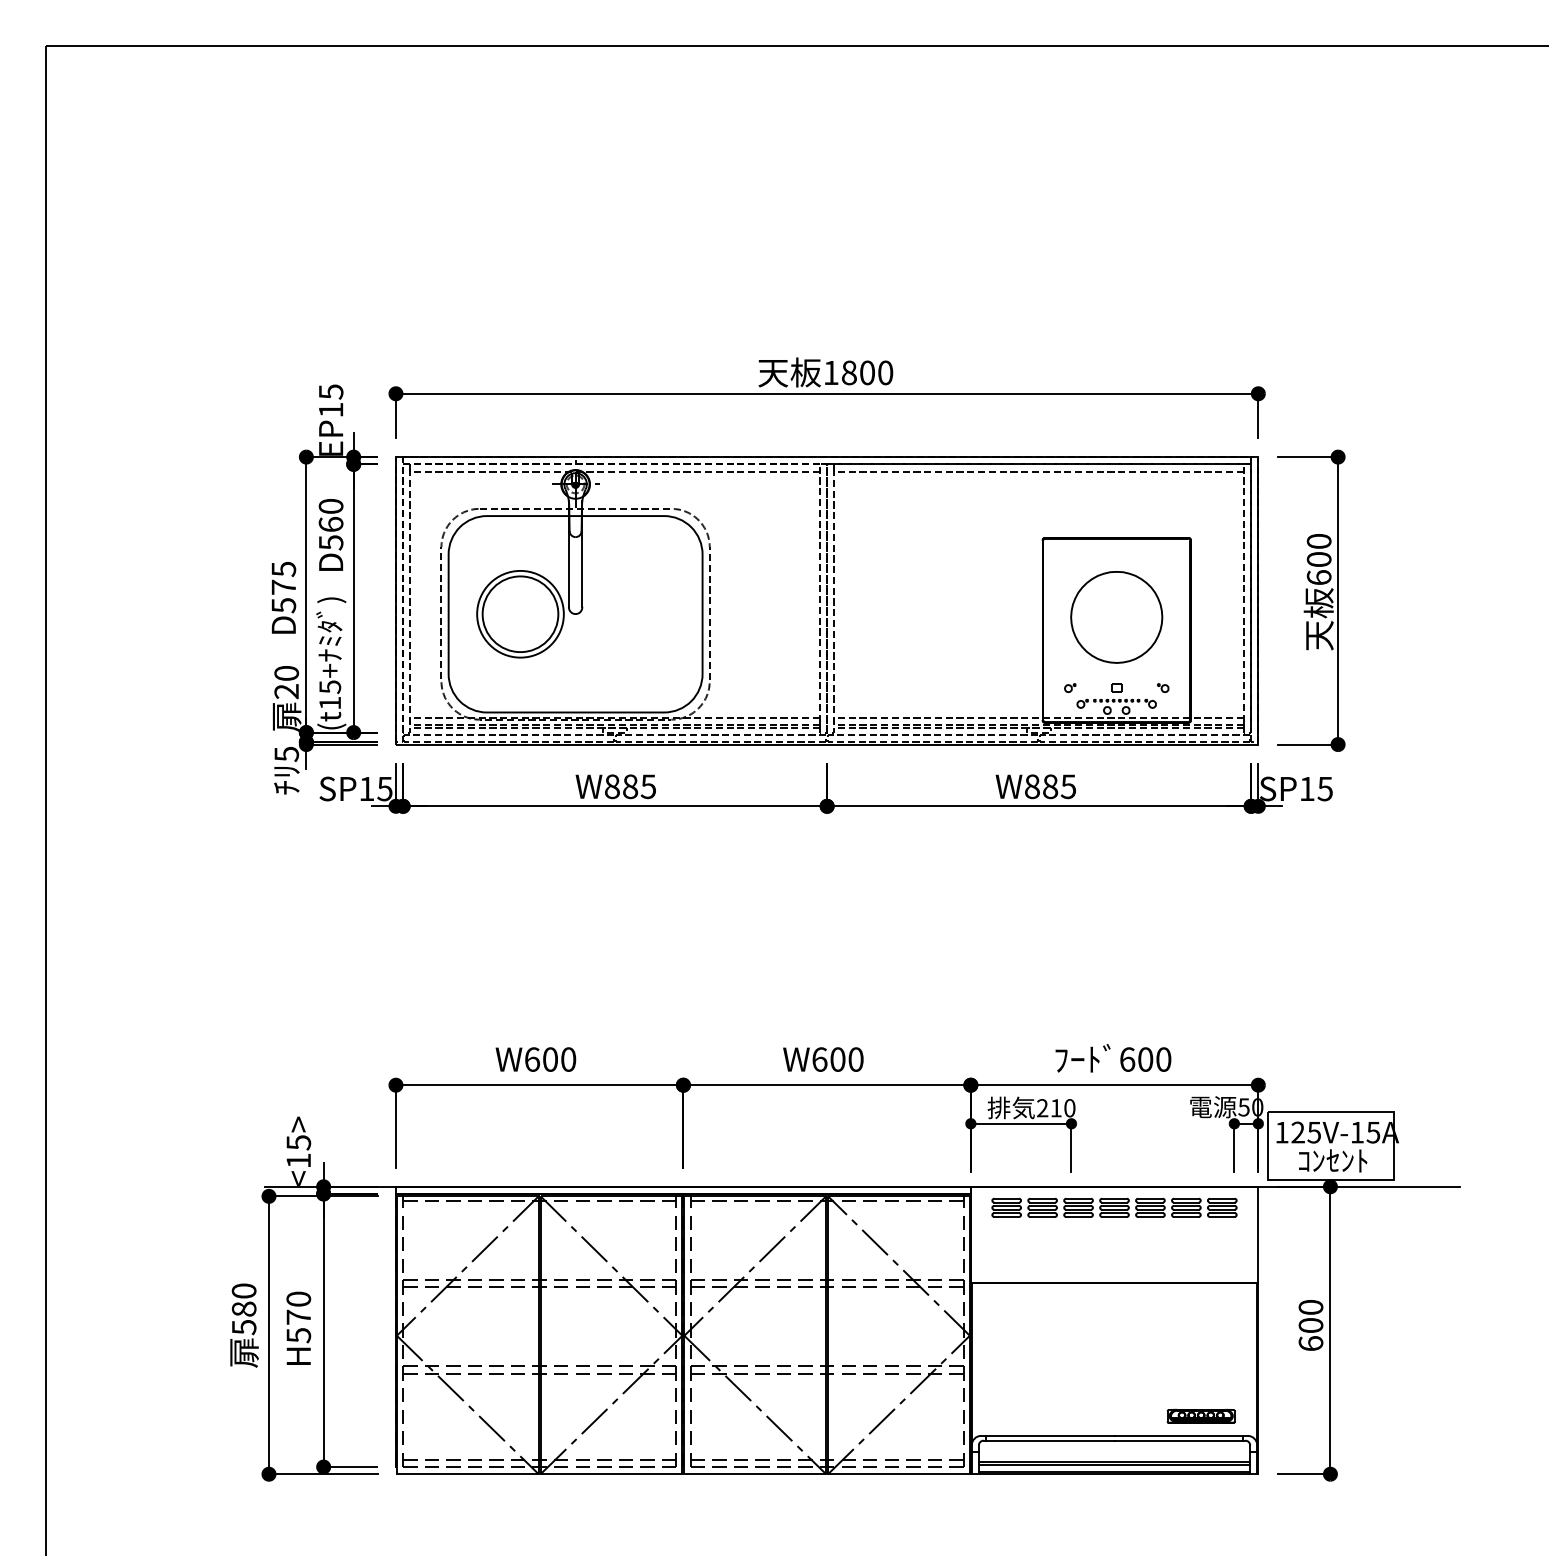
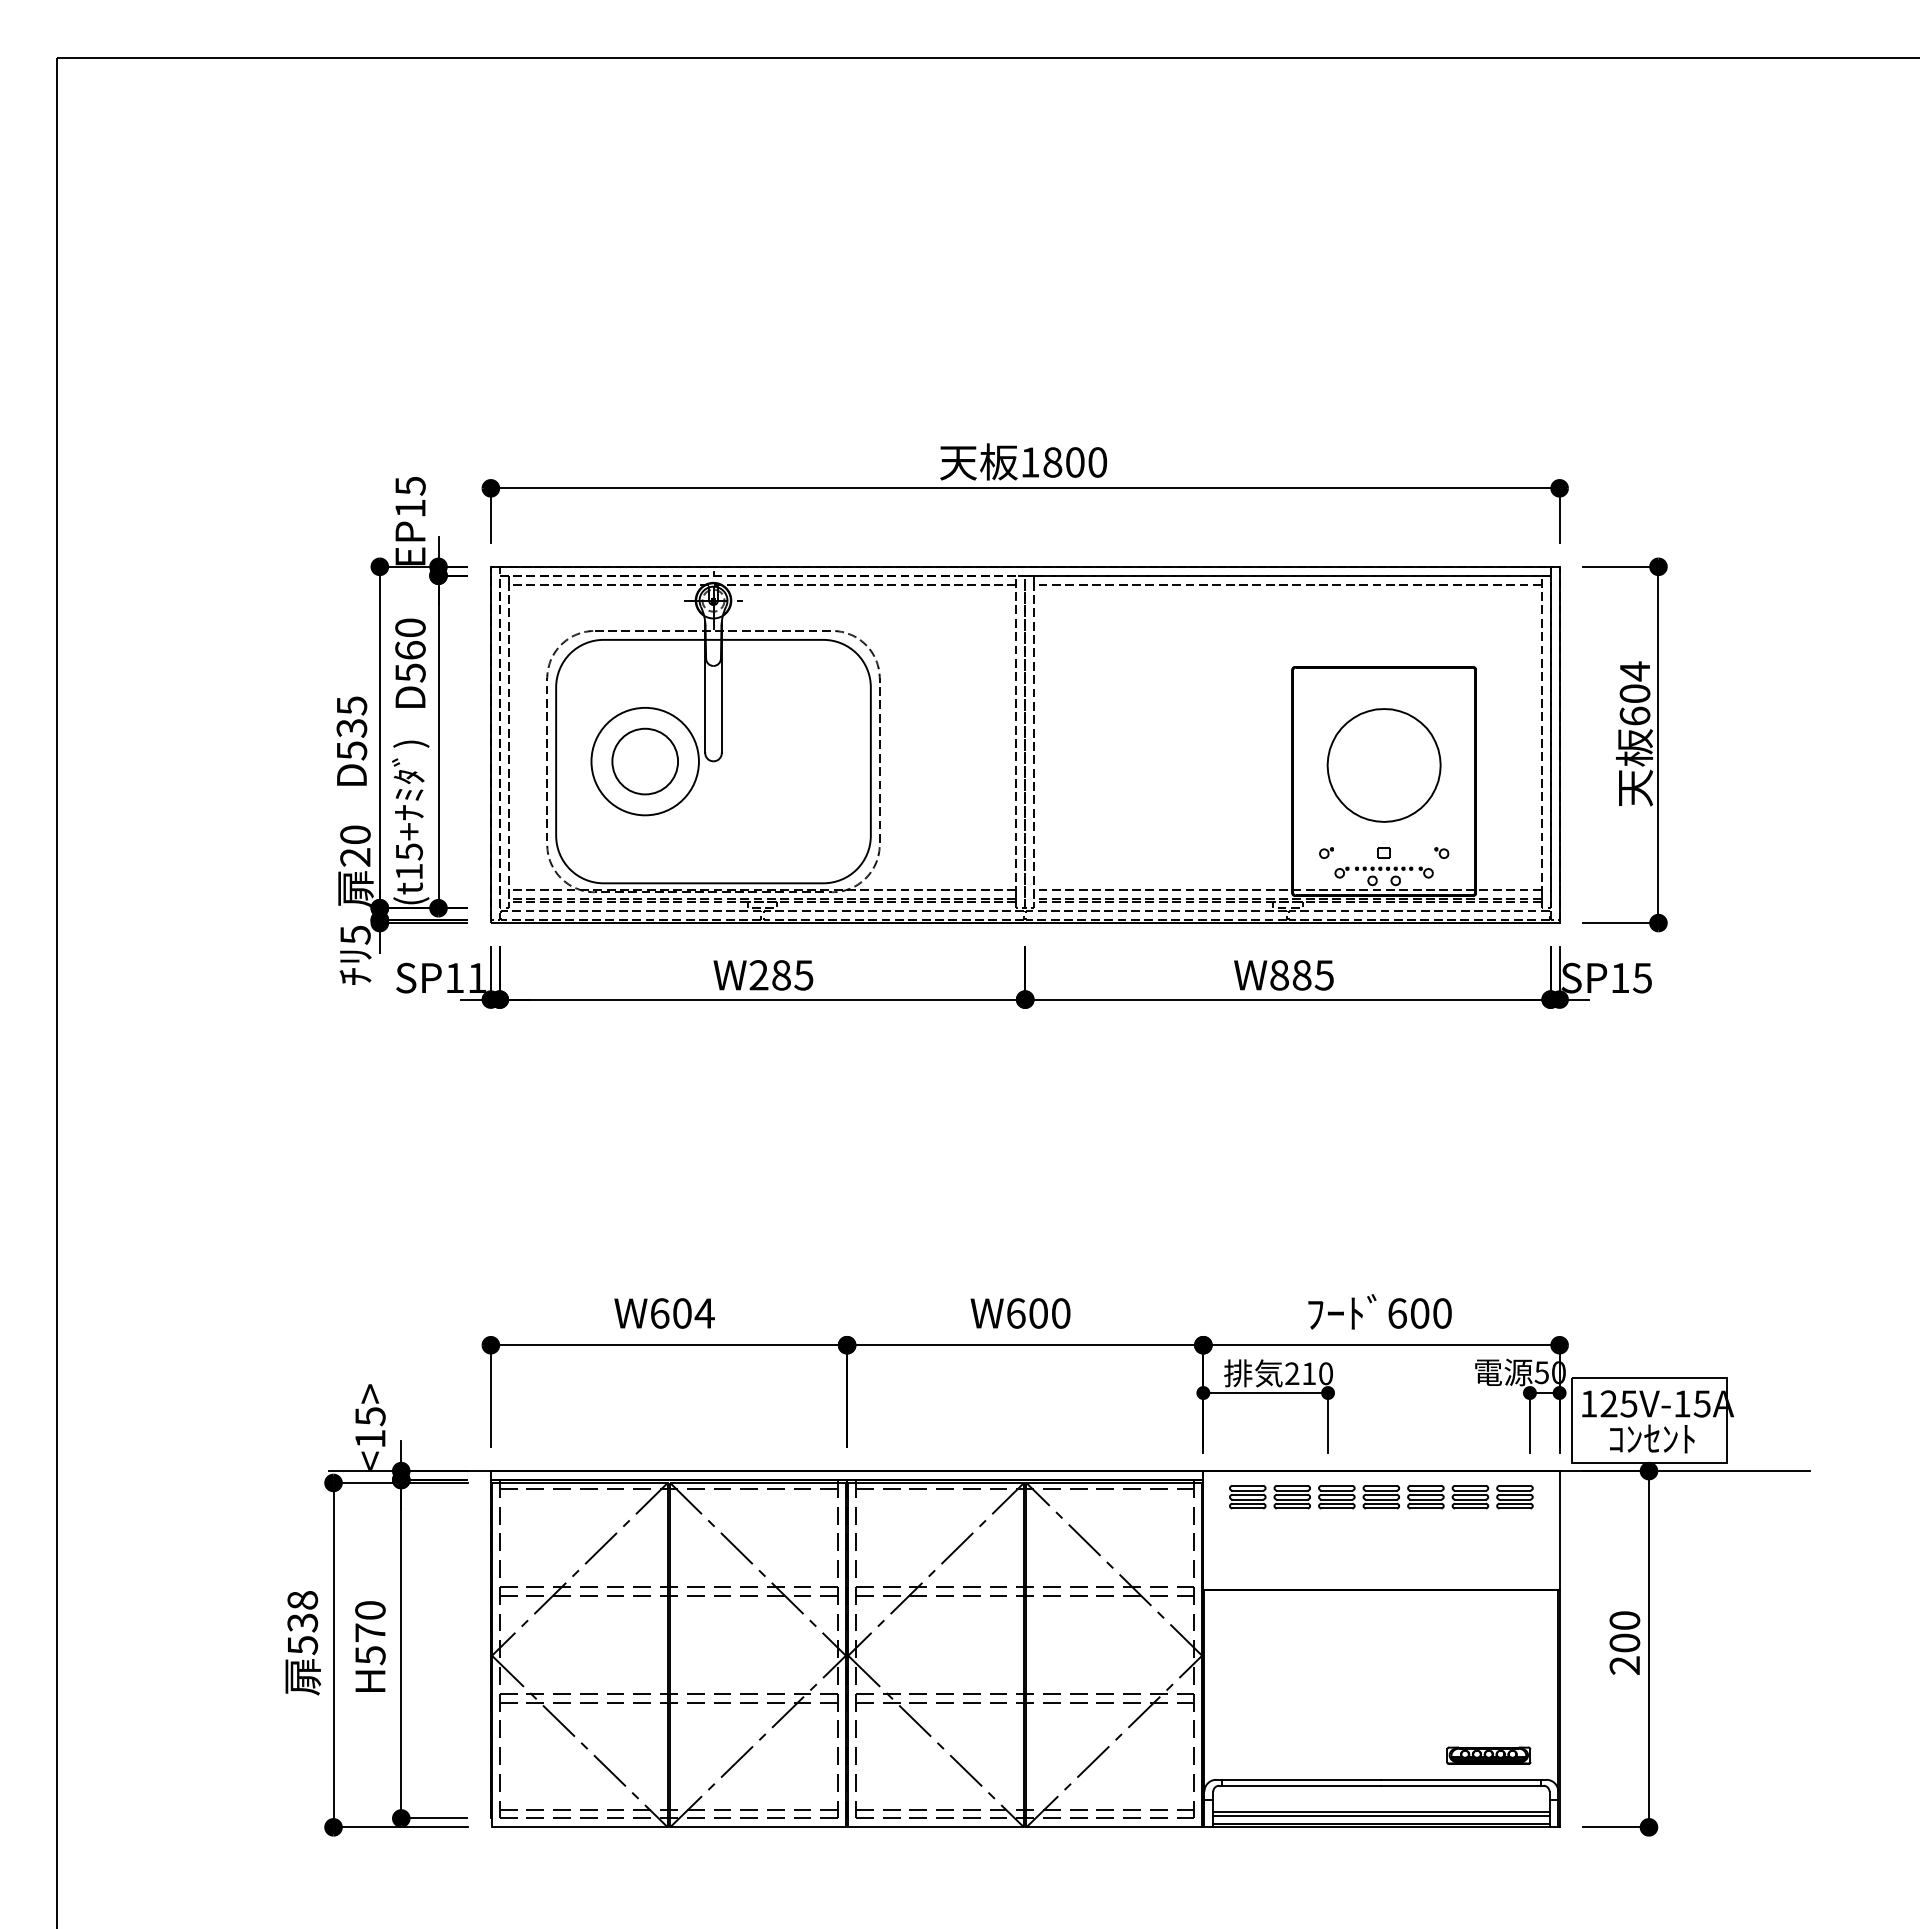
text: (1318, 541) -> (1634, 671), 600 -> 604
text: (283, 586) -> (351, 727), D575 -> D535
circle: (520, 614) -> (645, 761), size x0.7
text: (611, 786) -> (758, 975), W885 -> W285
text: (384, 789) -> (476, 978), SP15 -> SP11
text: (568, 1059) -> (704, 1313), W600 -> W604
text: (243, 1300) -> (302, 1611), 580 -> 538
text: (1310, 1343) -> (1624, 1665), 600 -> 200

